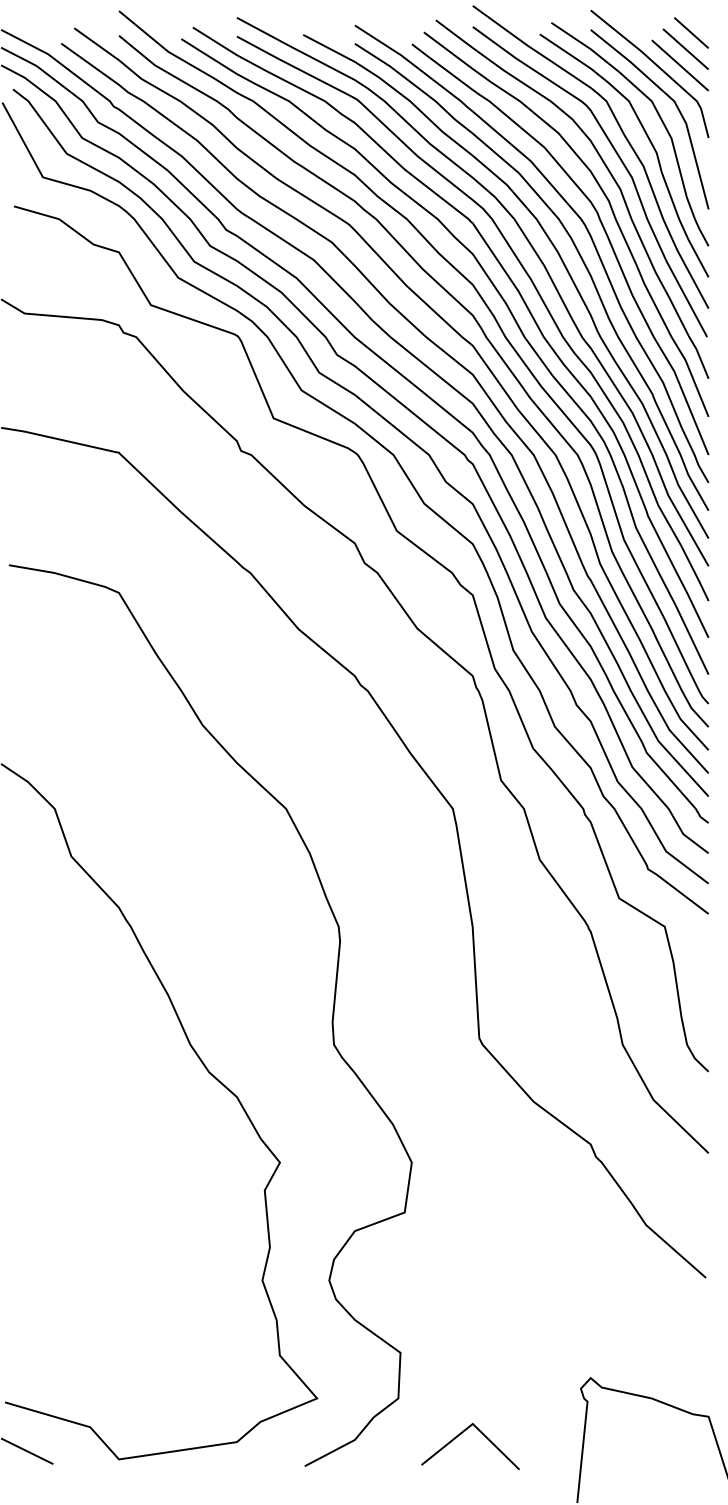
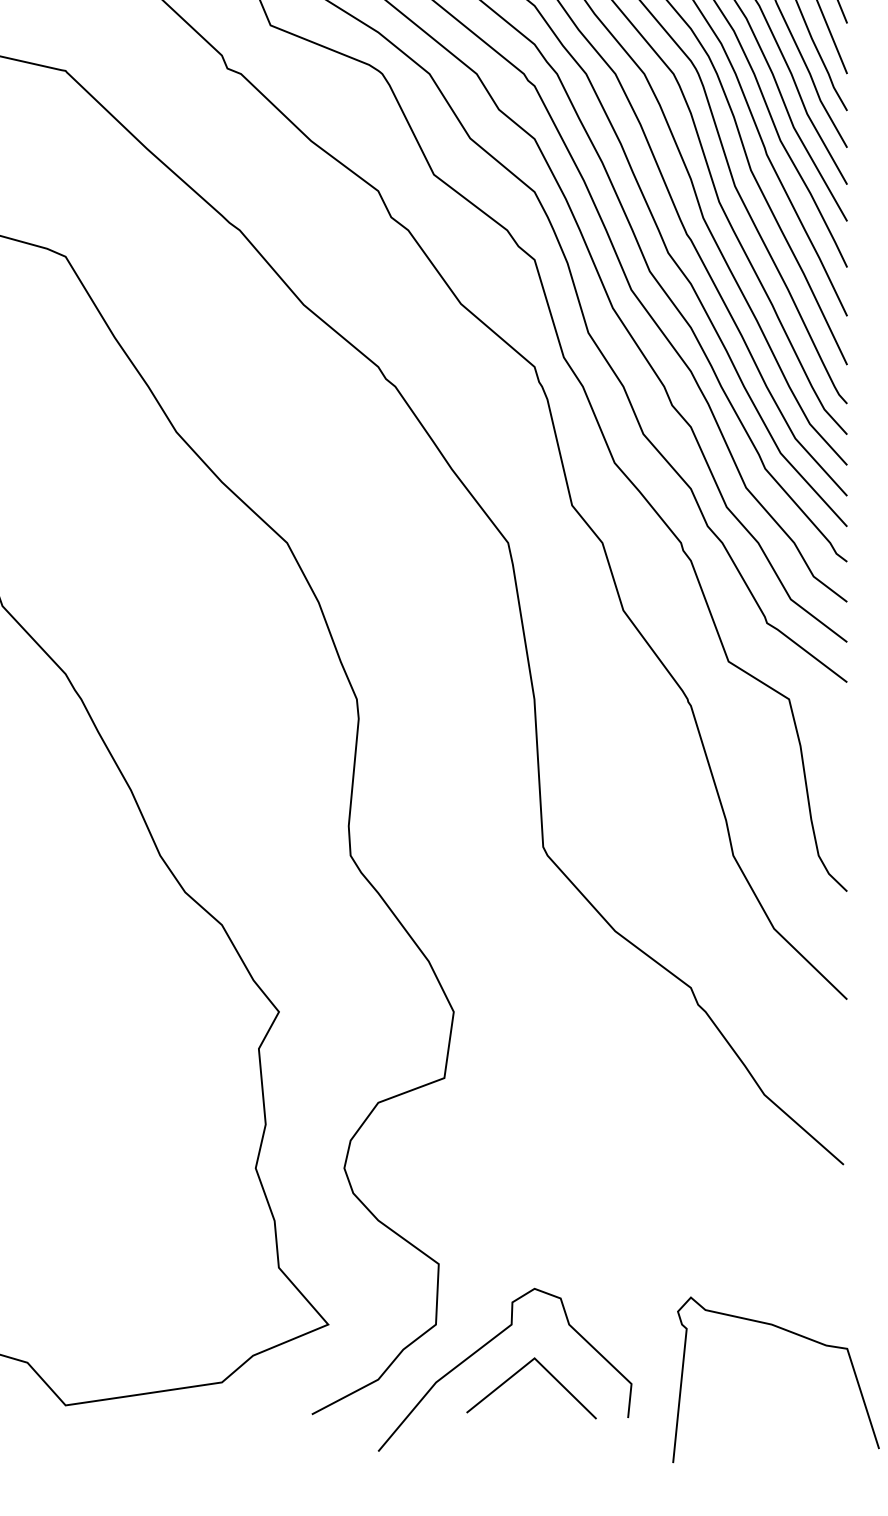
curve: (436, 1414) -> (486, 1345), added

